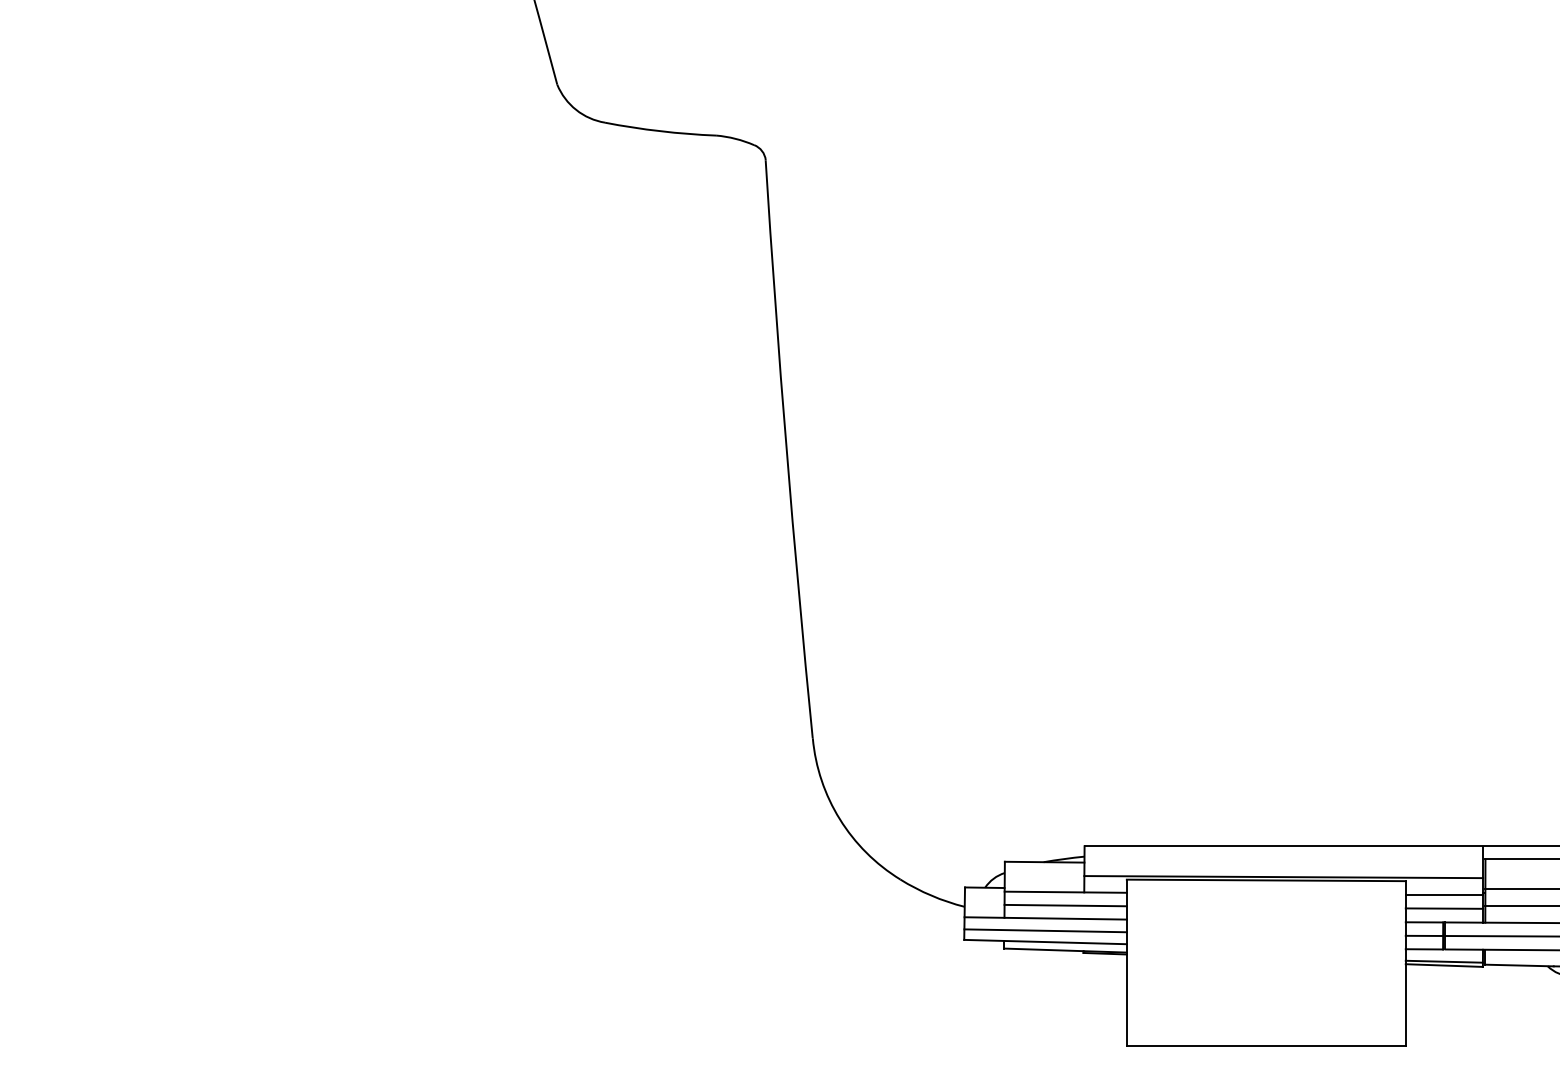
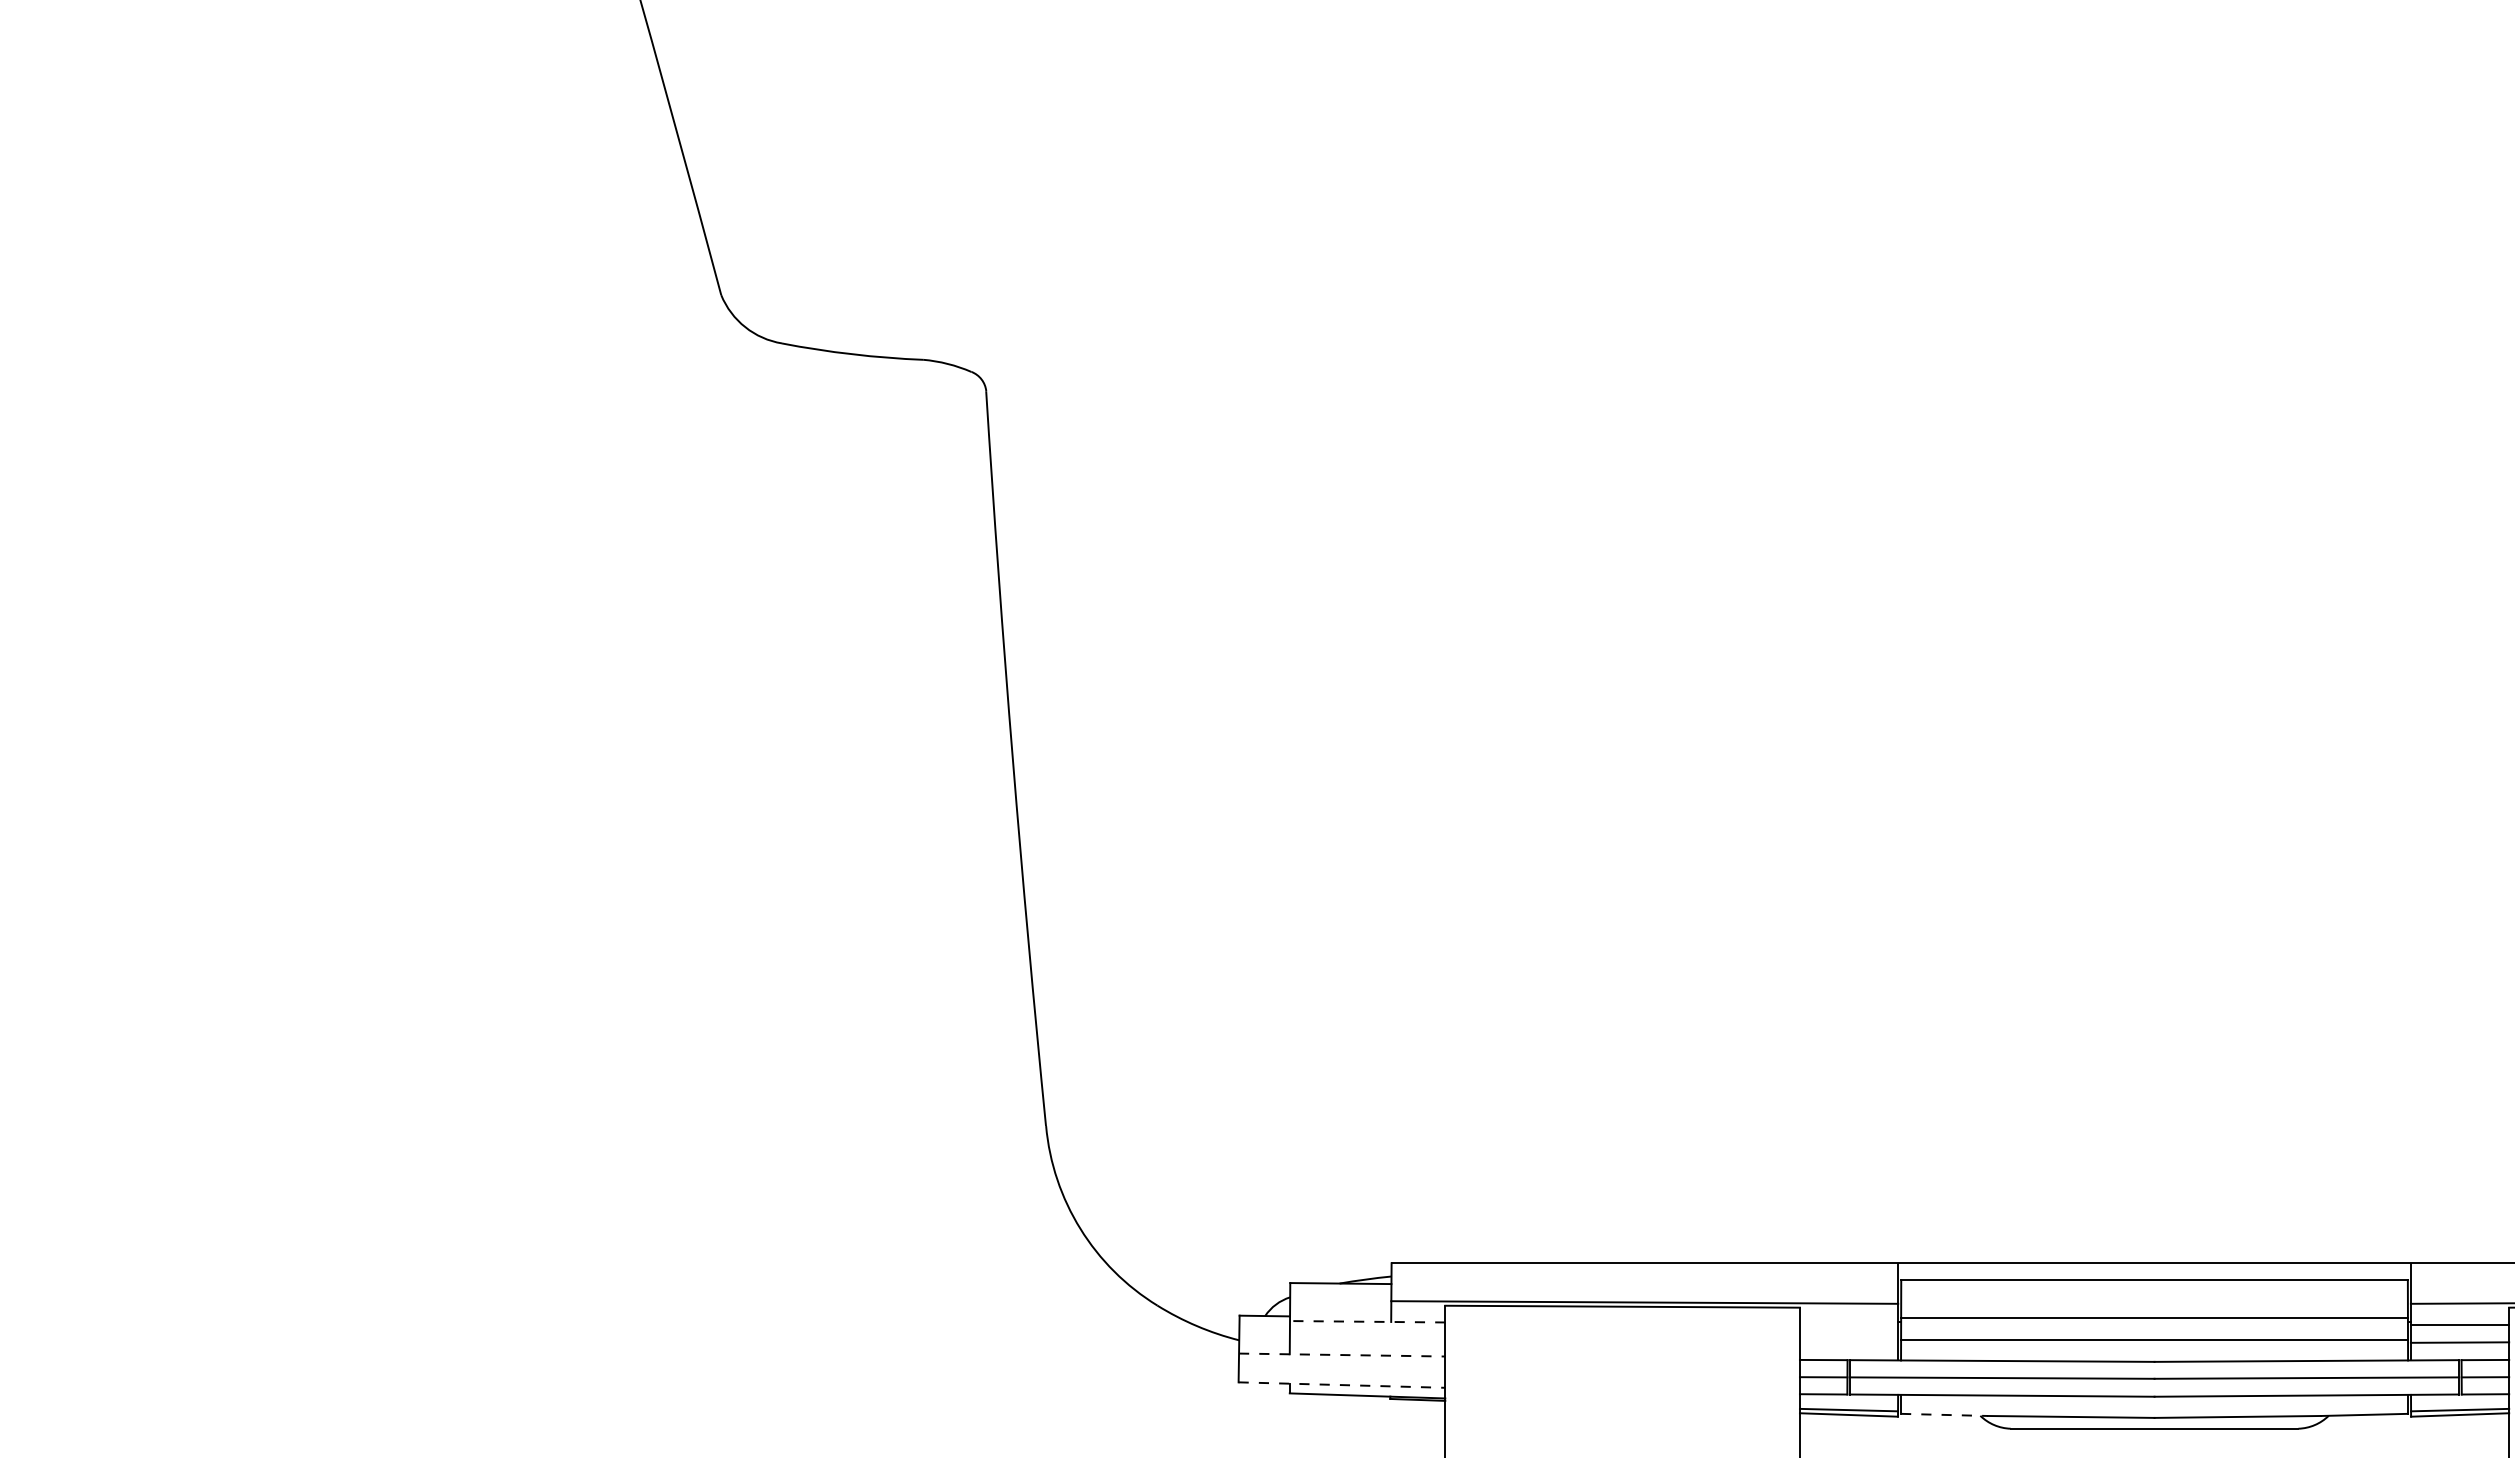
line: (1065, 892) -> (1367, 1321), solid -> dashed
line: (1443, 895) -> (1848, 1325), removed
line: (1065, 905) -> (1367, 1338), removed
line: (1443, 908) -> (1848, 1342), removed
line: (1045, 918) -> (1342, 1355), solid -> dashed
line: (1045, 930) -> (1341, 1370), removed
line: (1045, 942) -> (1342, 1385), solid -> dashed
line: (1519, 965) -> (1944, 1414), solid -> dashed

